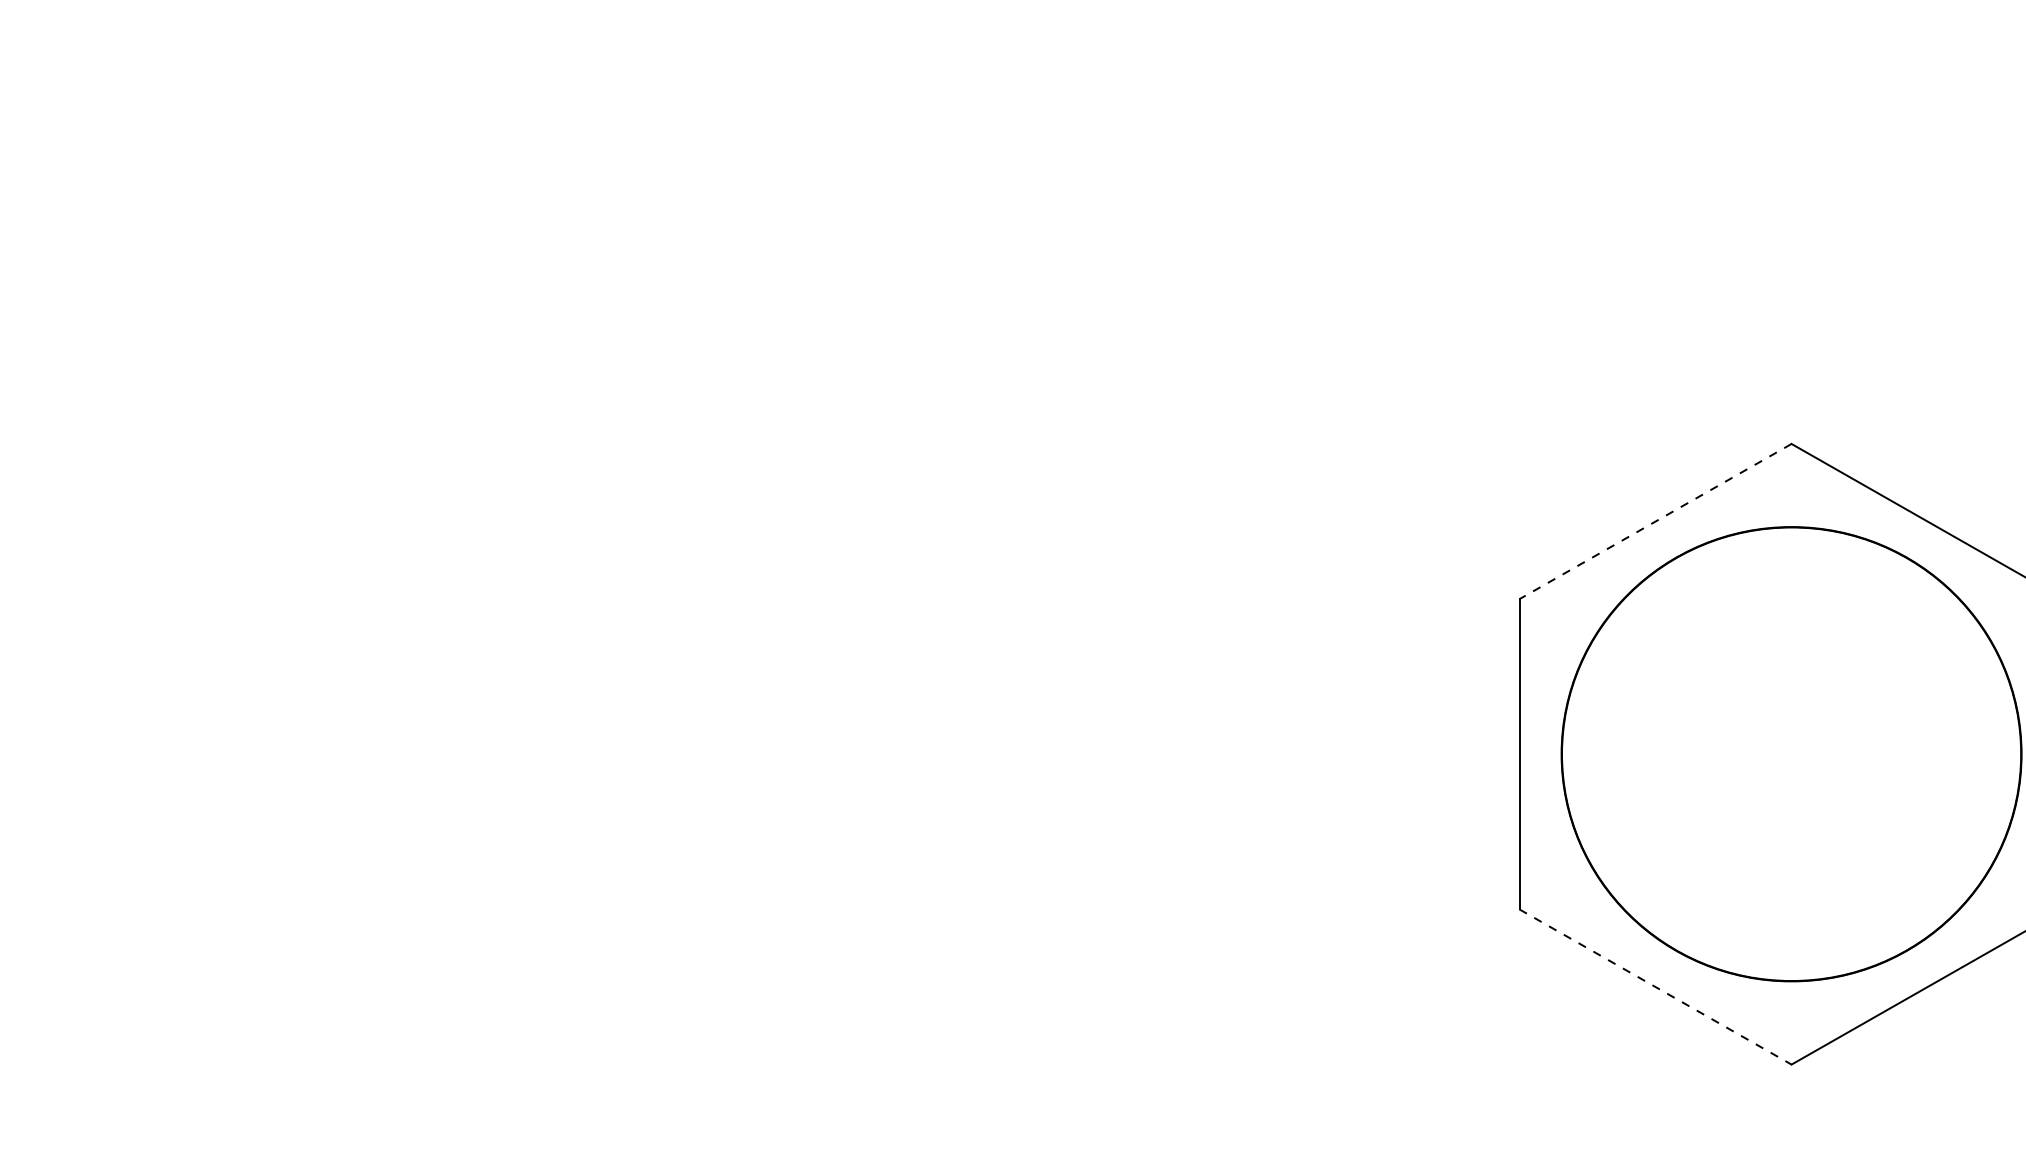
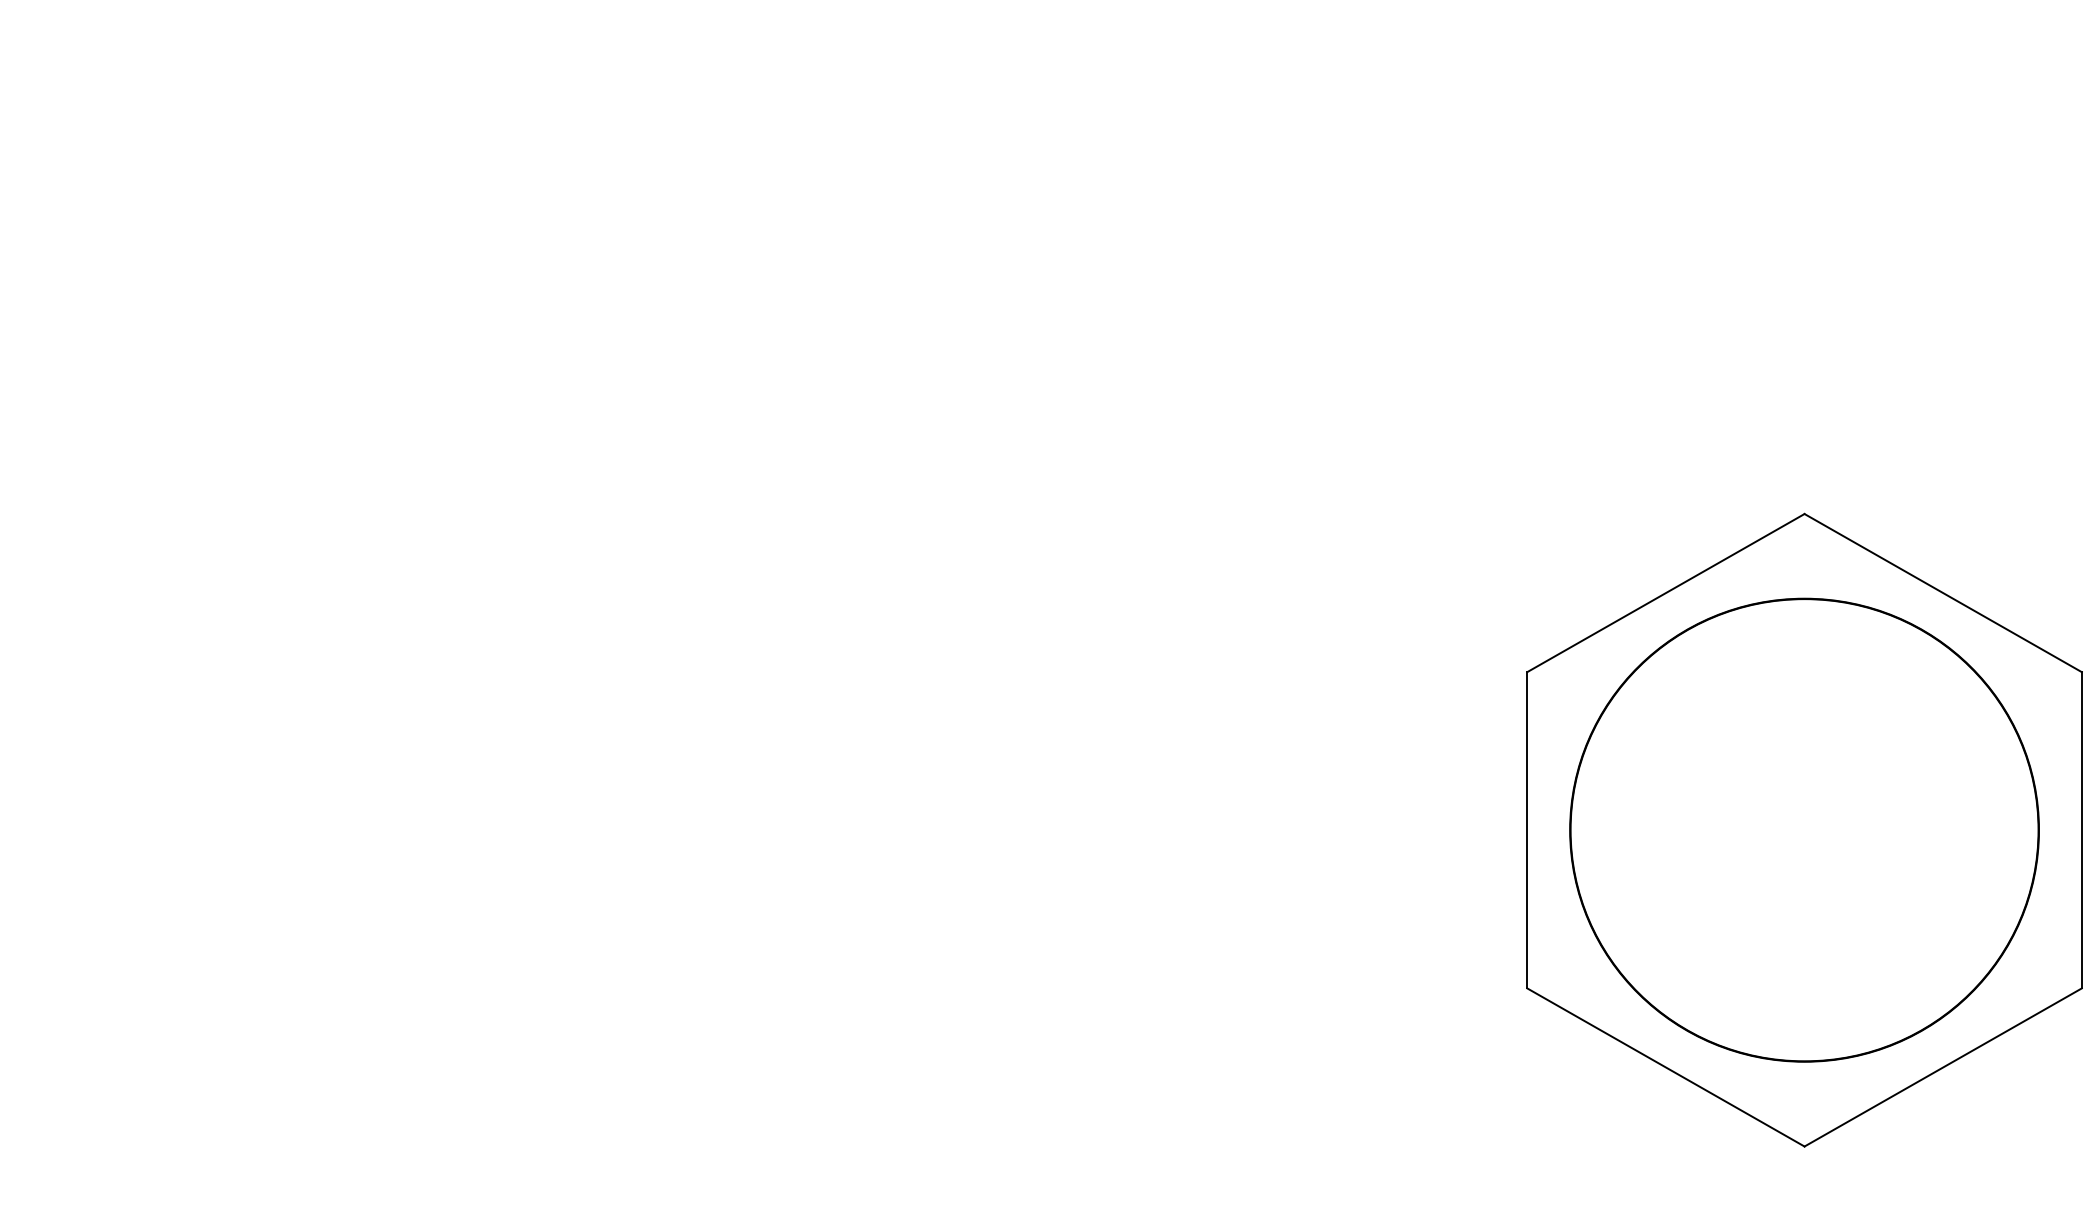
line: (1655, 521) -> (1665, 593), dashed -> solid
line: (1655, 987) -> (1665, 1067), dashed -> solid

